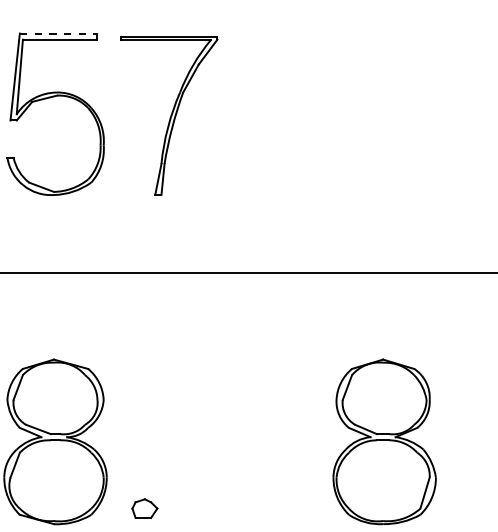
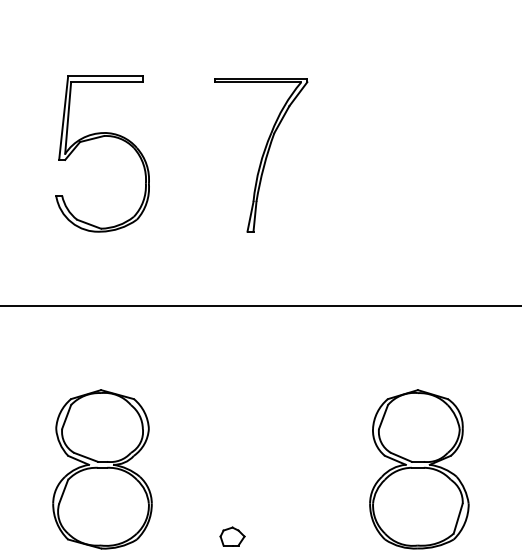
line: (59, 33) -> (106, 76), dashed -> solid
part: (169, 115) -> (261, 155), moved
part: (144, 508) -> (232, 536), moved

